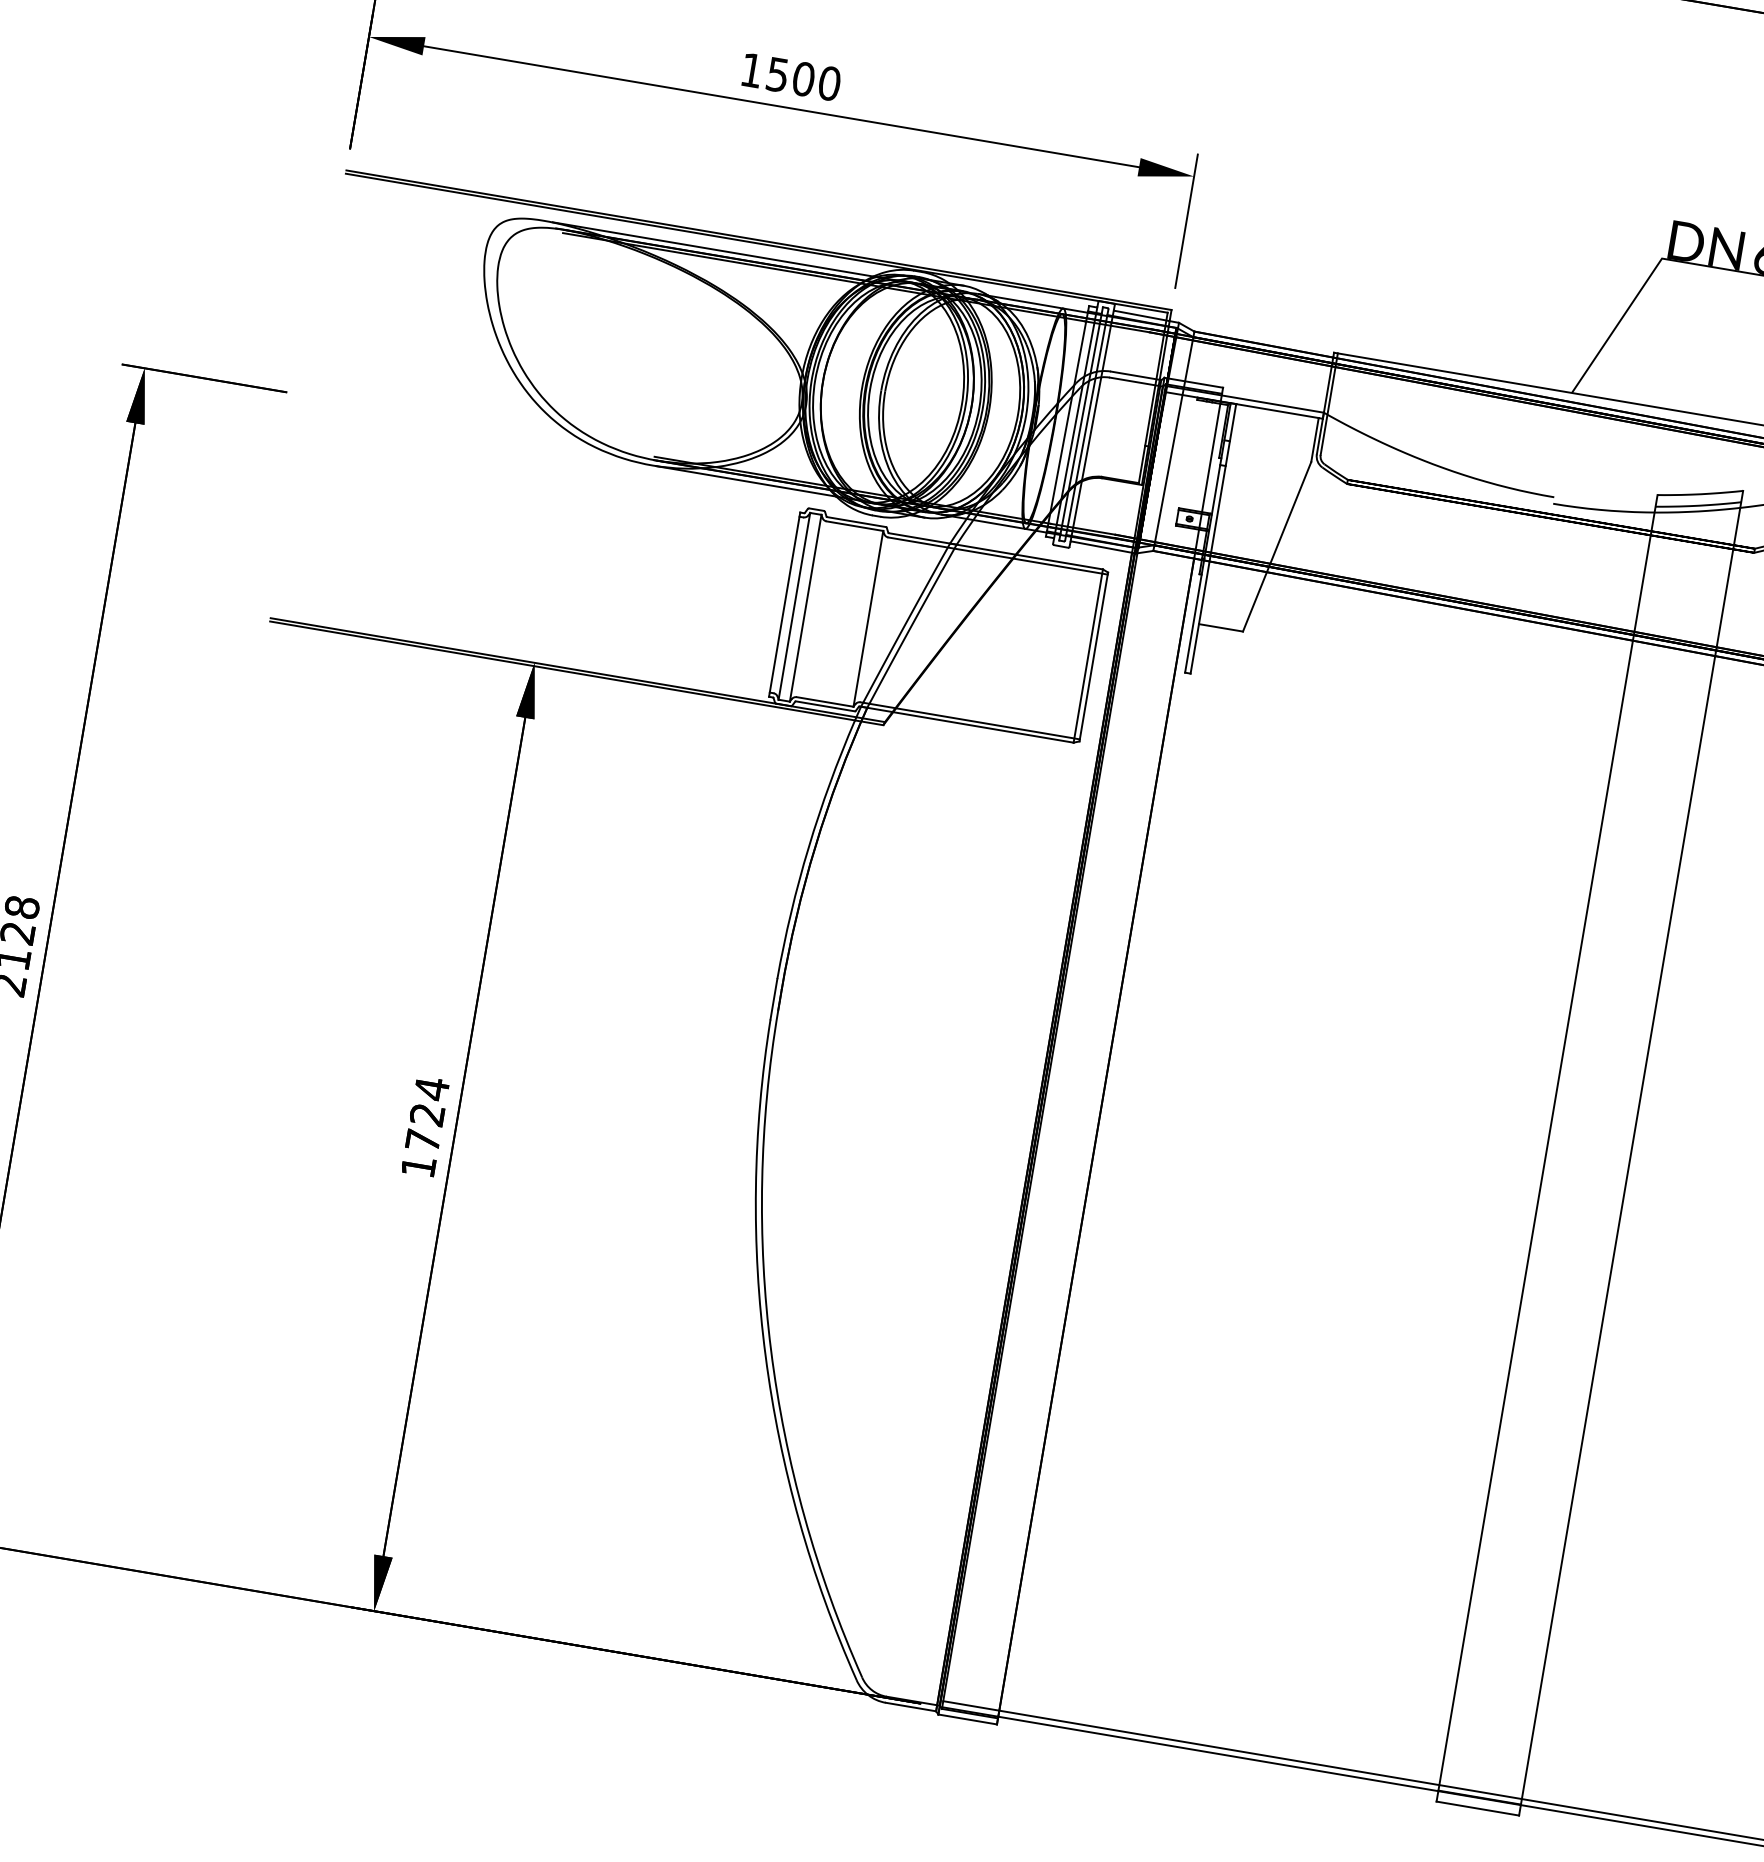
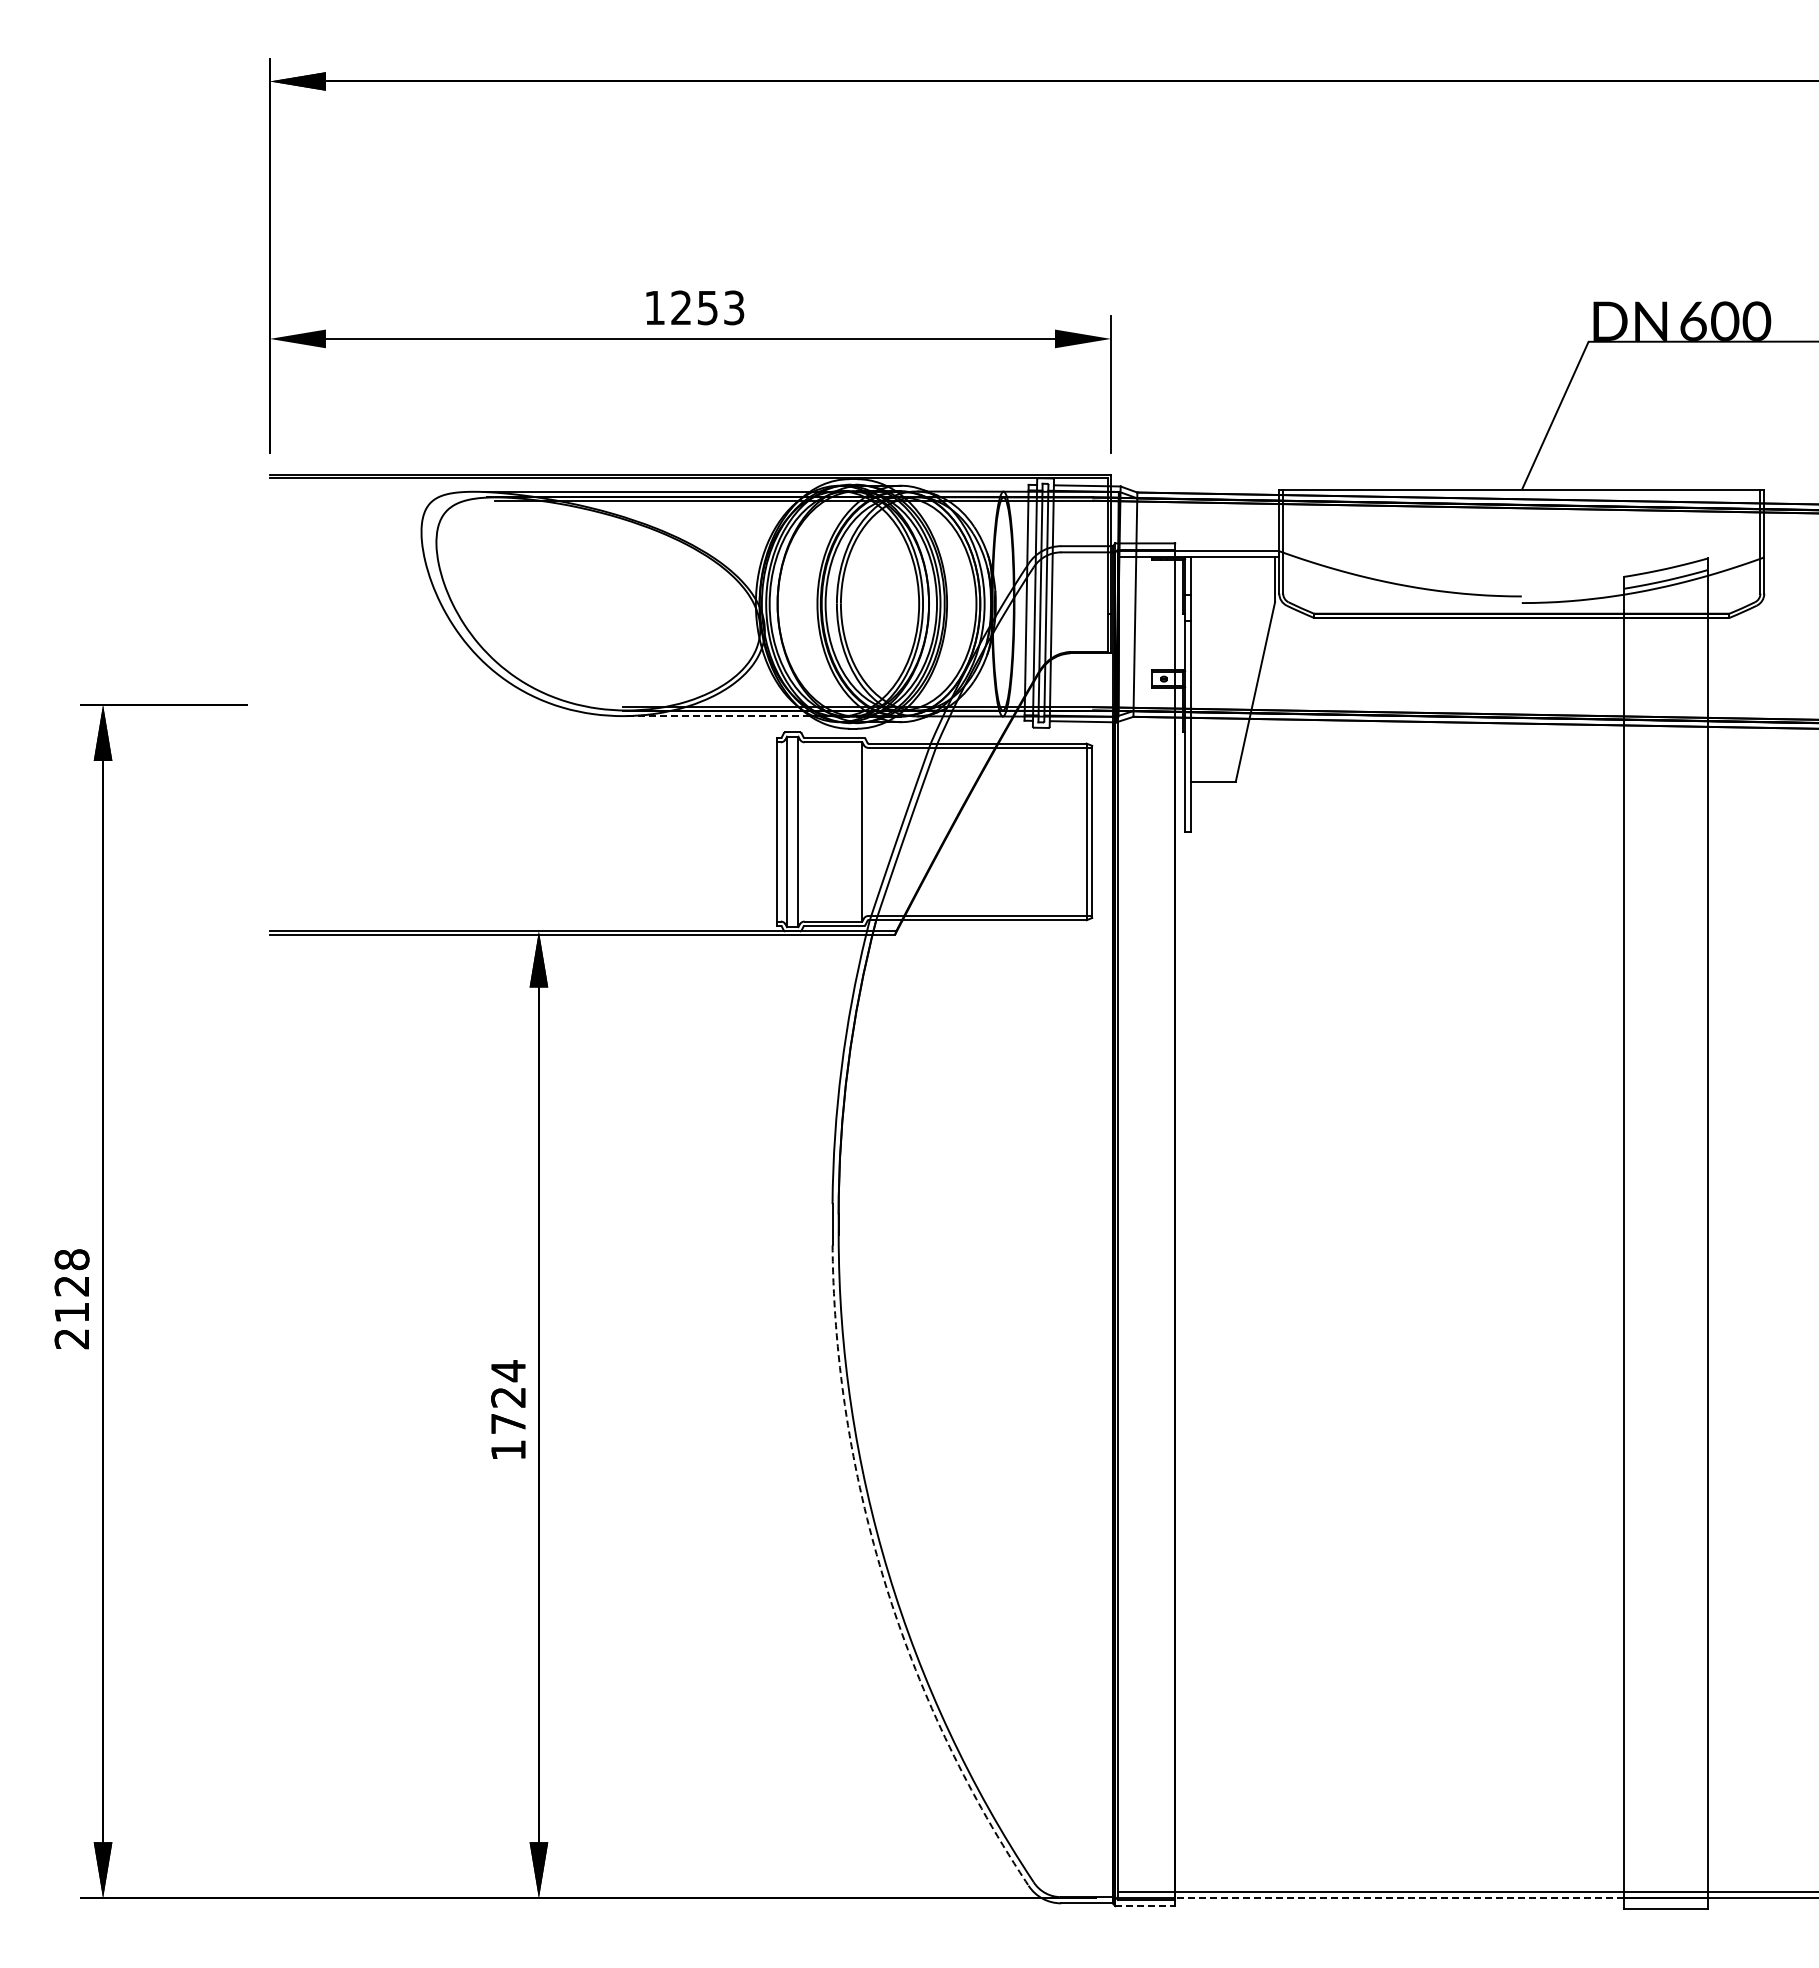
text: (803, 78) -> (707, 307), 1500 -> 1253
line: (746, 481) -> (718, 716), solid -> dashed
arc: (766, 1355) -> (884, 1579), solid -> dashed
line: (967, 1719) -> (1145, 1906), solid -> dashed
line: (1218, 1754) -> (1399, 1898), solid -> dashed

